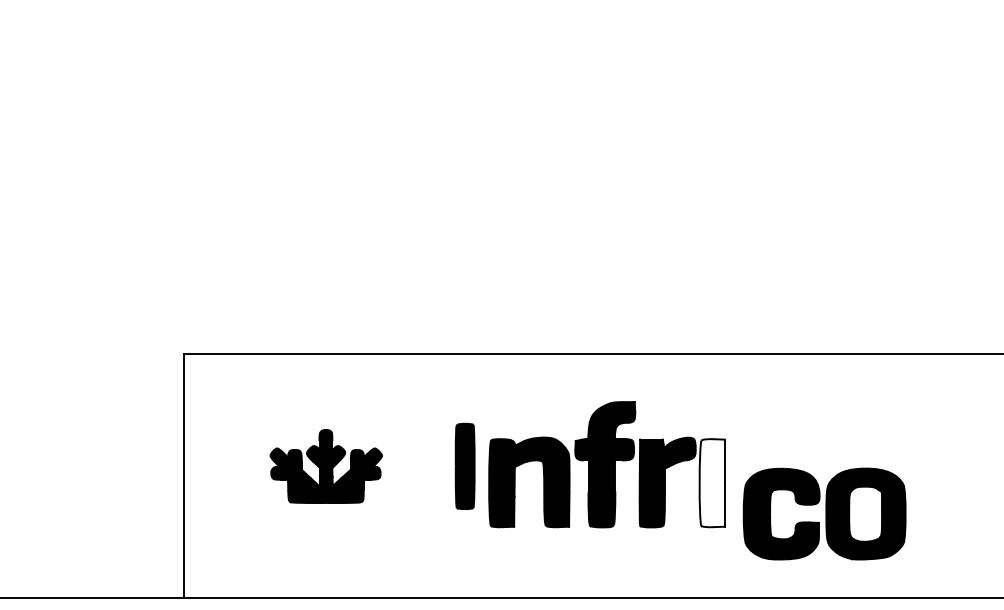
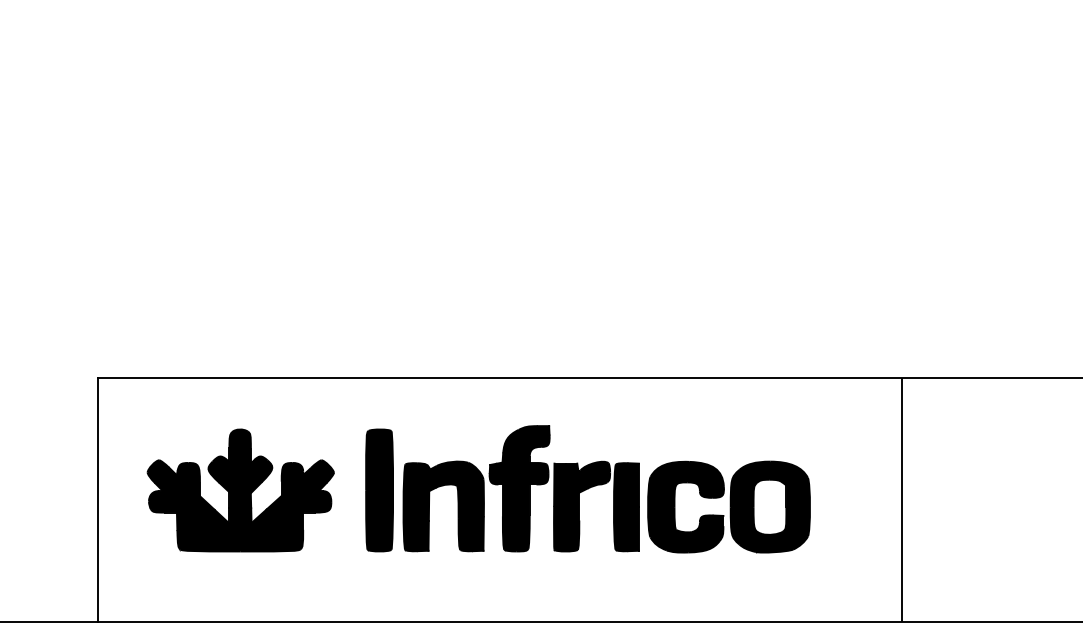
part: (326, 466) -> (240, 490), size x1.67
part: (465, 466) -> (379, 490), size x1.43
line: (988, 475) -> (902, 499), added
fill: (711, 483) -> (625, 507), added
part: (824, 513) -> (728, 506), moved

